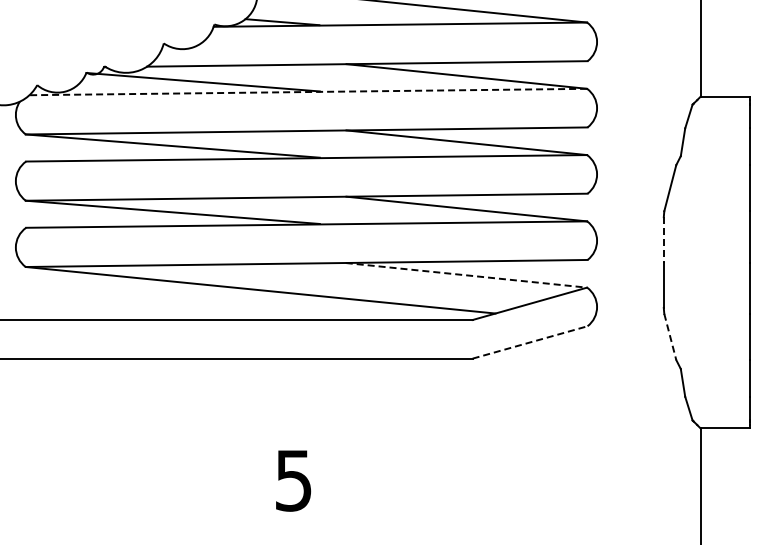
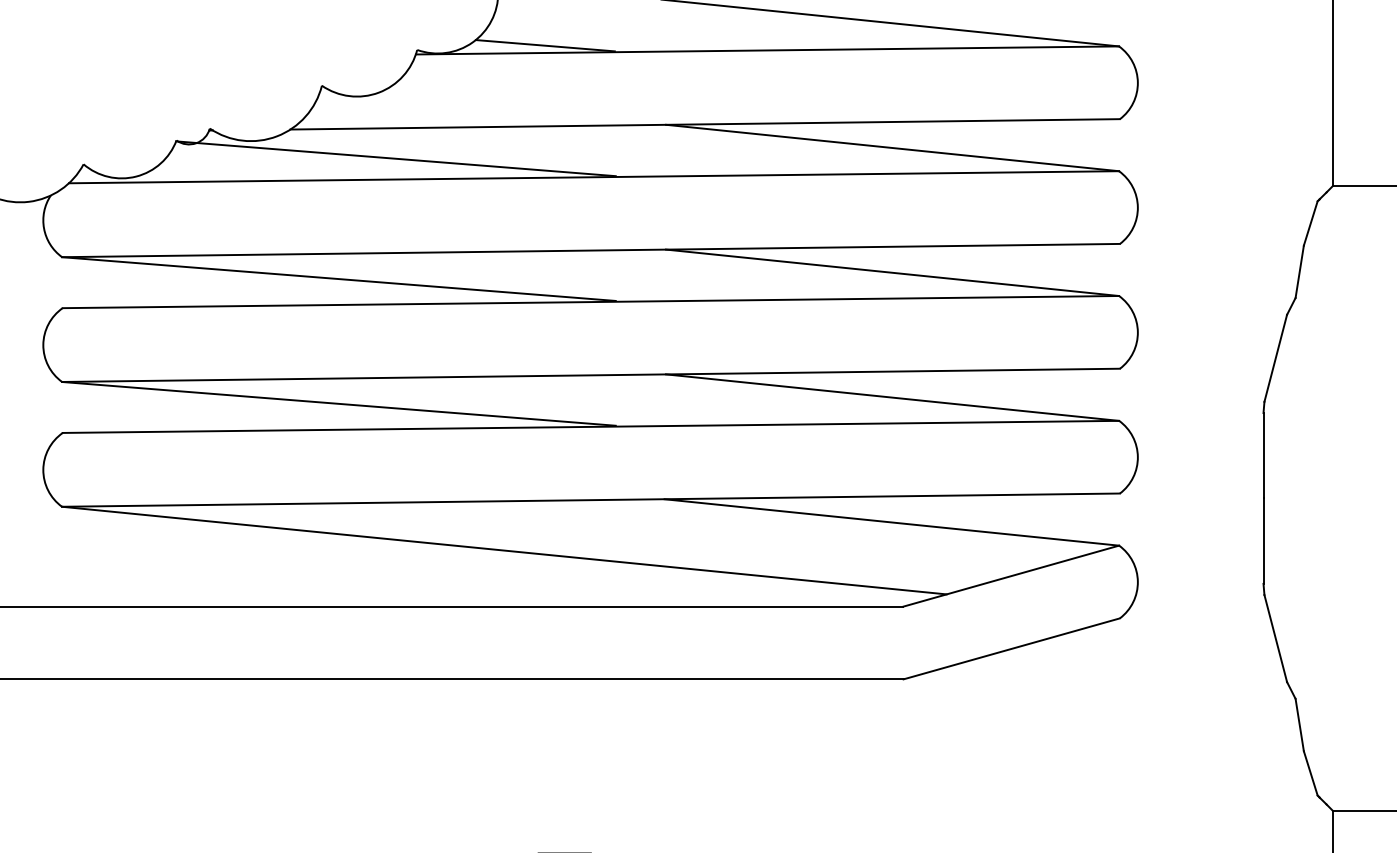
line: (308, 92) -> (594, 178), dashed -> solid
line: (663, 239) -> (1262, 454), dashed -> solid
line: (466, 275) -> (891, 522), dashed -> solid
line: (670, 336) -> (1276, 637), dashed -> solid
line: (530, 342) -> (1012, 648), dashed -> solid

